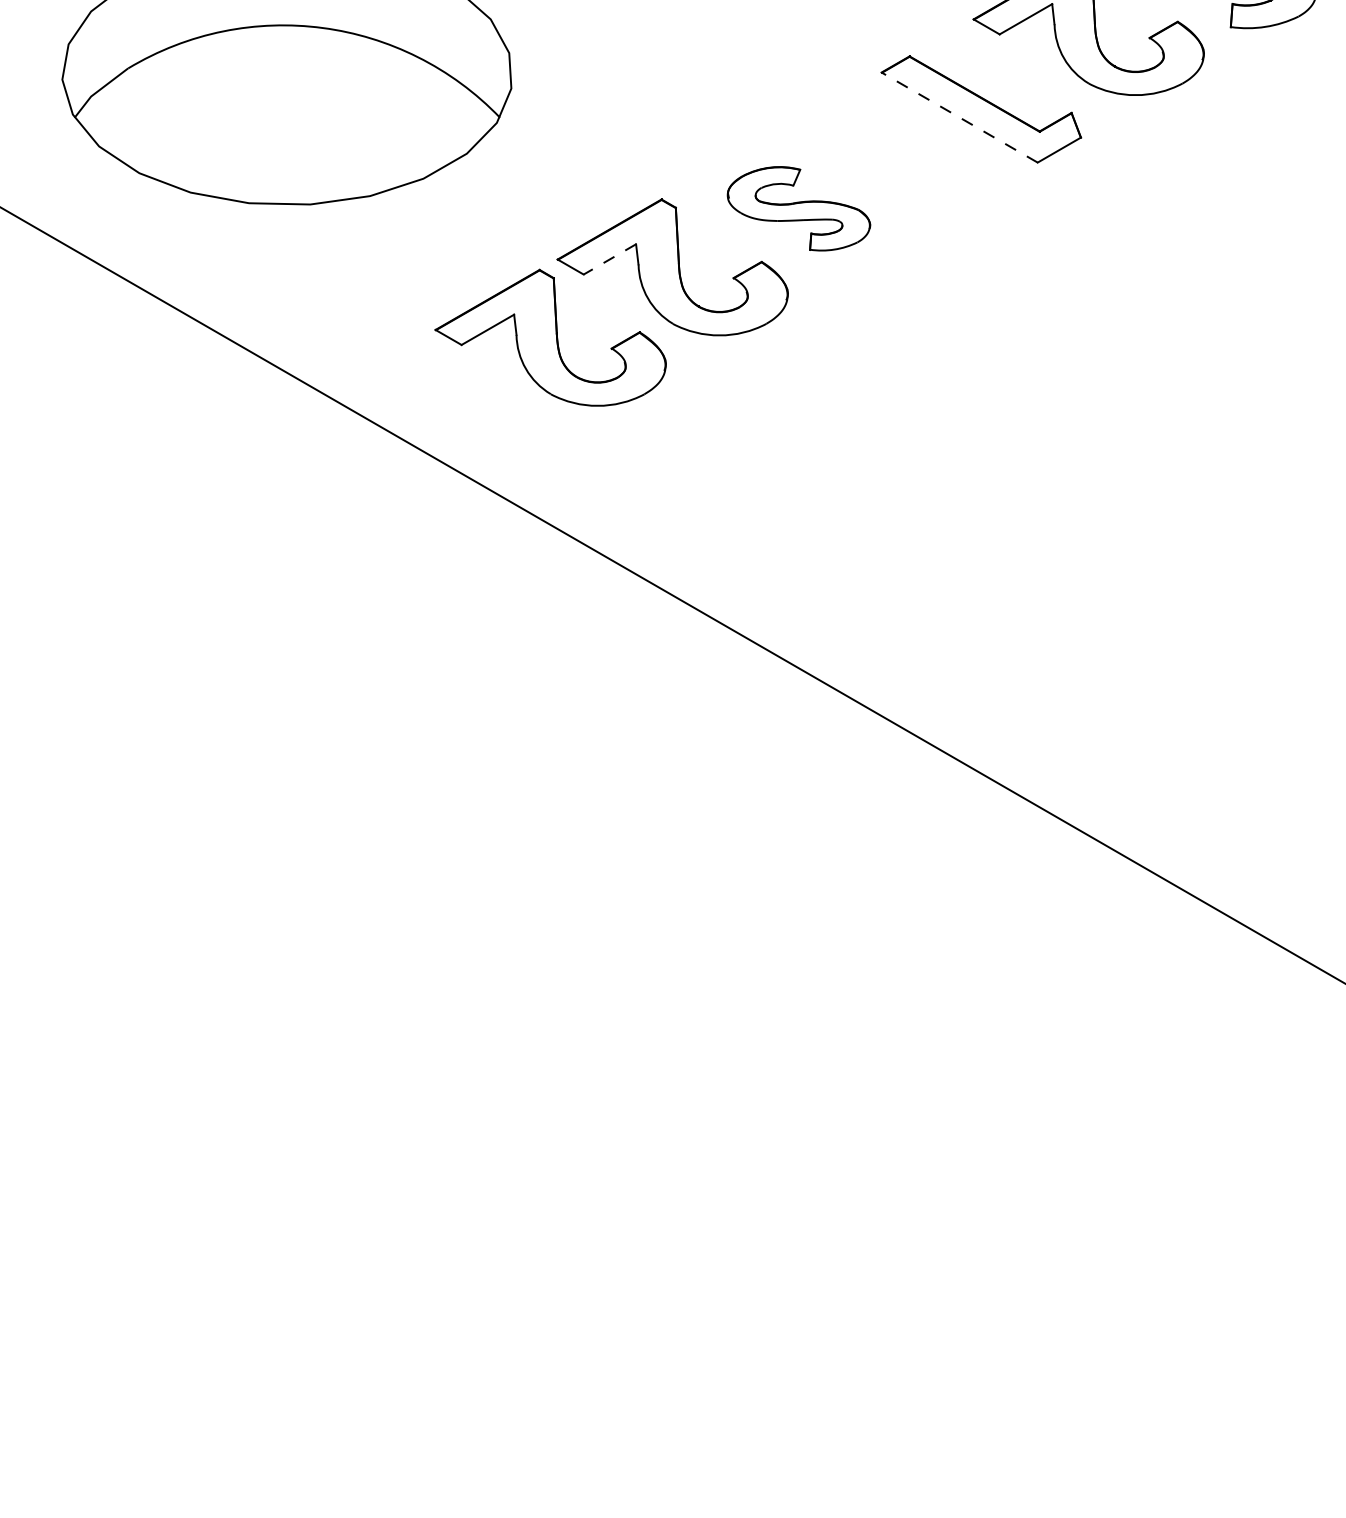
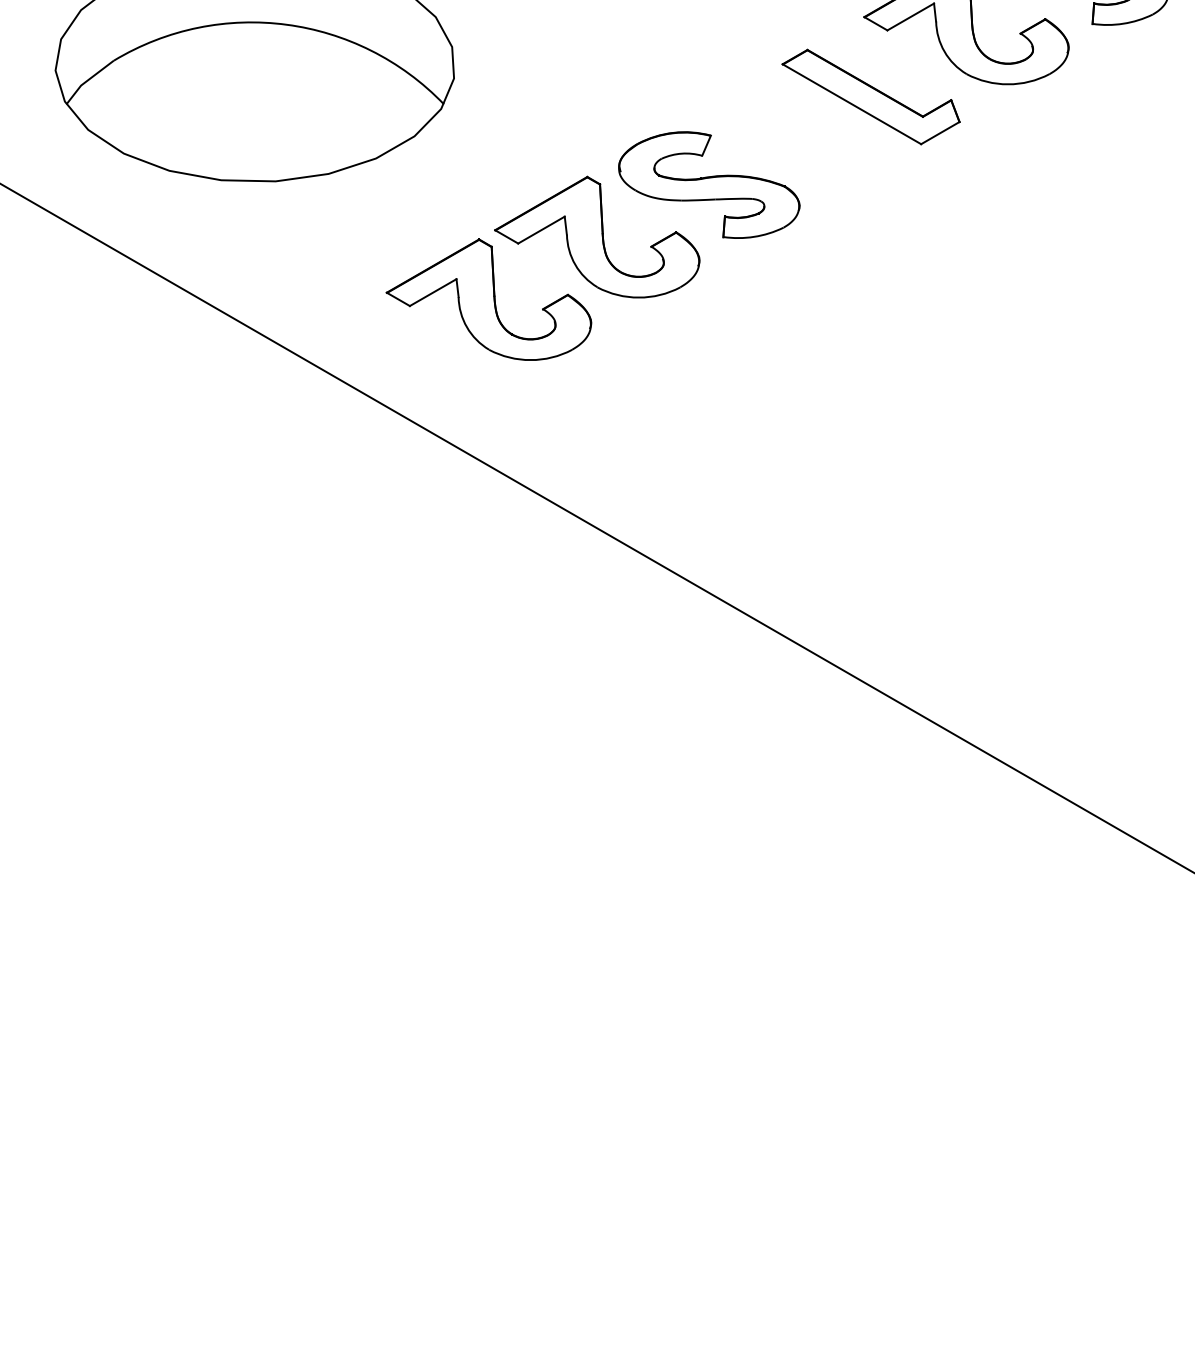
line: (959, 117) -> (851, 104), dashed -> solid
part: (798, 208) -> (708, 184), size x1.43
line: (609, 259) -> (541, 230), dashed -> solid

